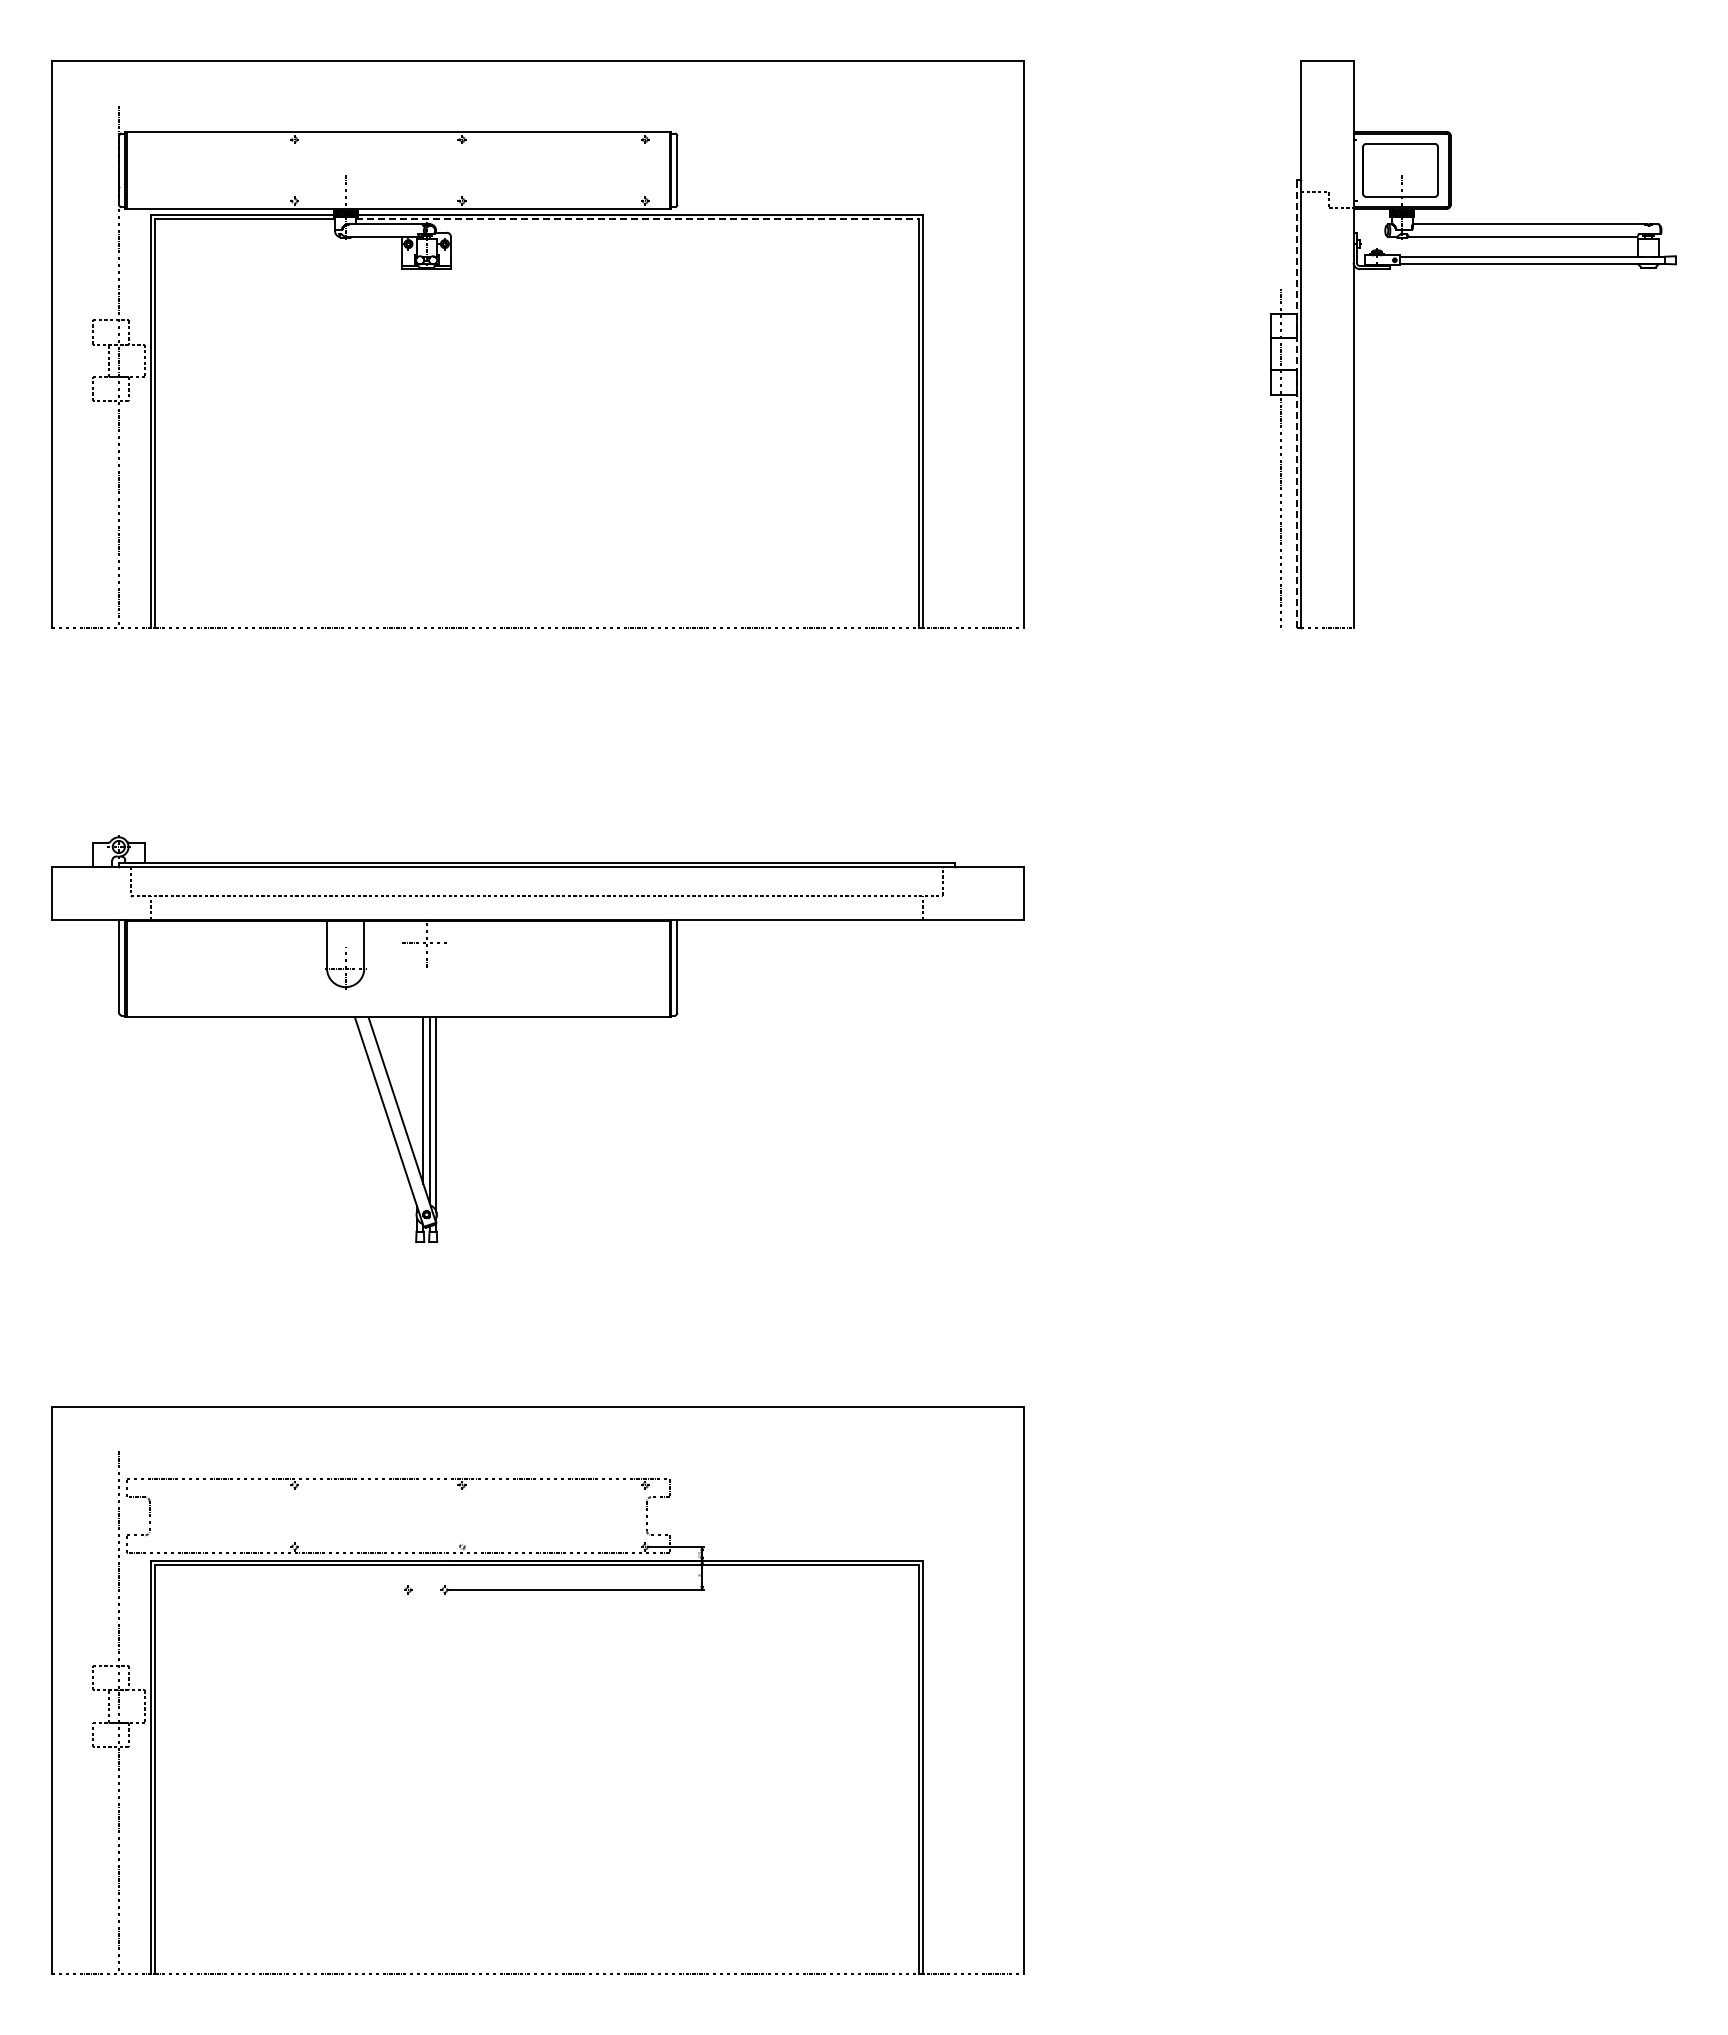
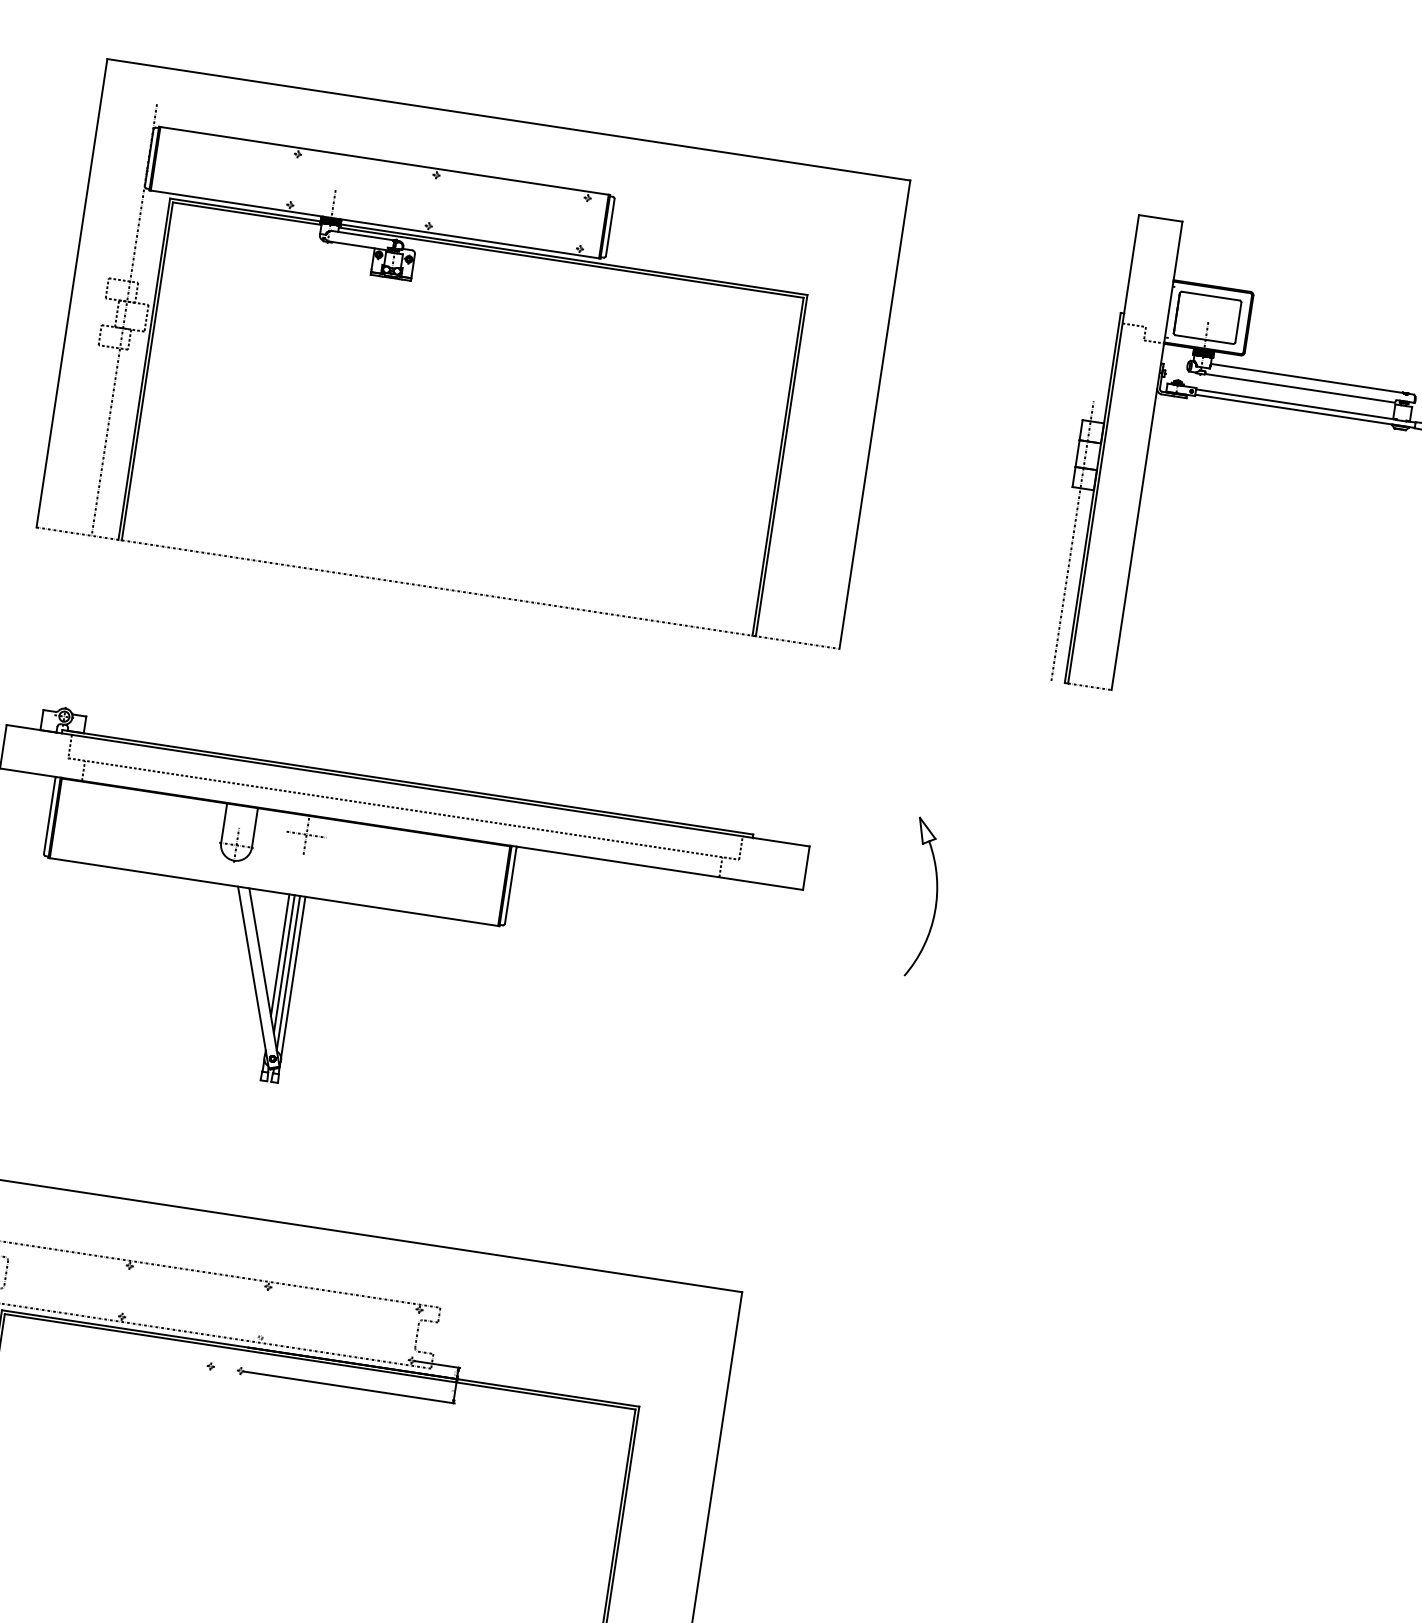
line: (638, 219) -> (572, 263), dashed -> solid
line: (1296, 404) -> (1092, 498), dashed -> solid
part: (1182, 904) -> (935, 897), added
line: (416, 1090) -> (279, 954), added

